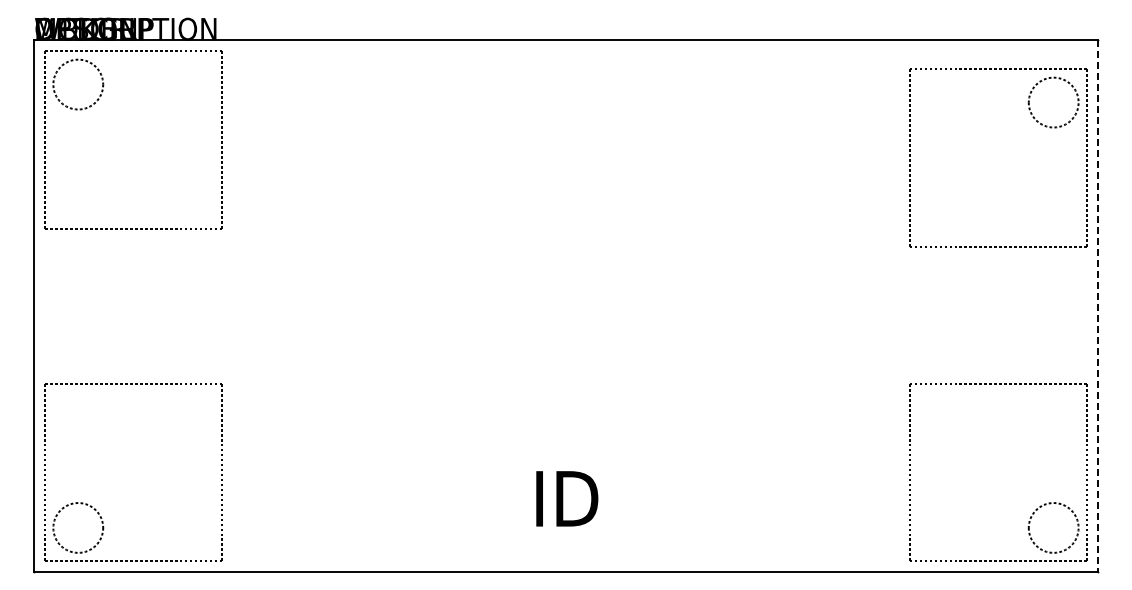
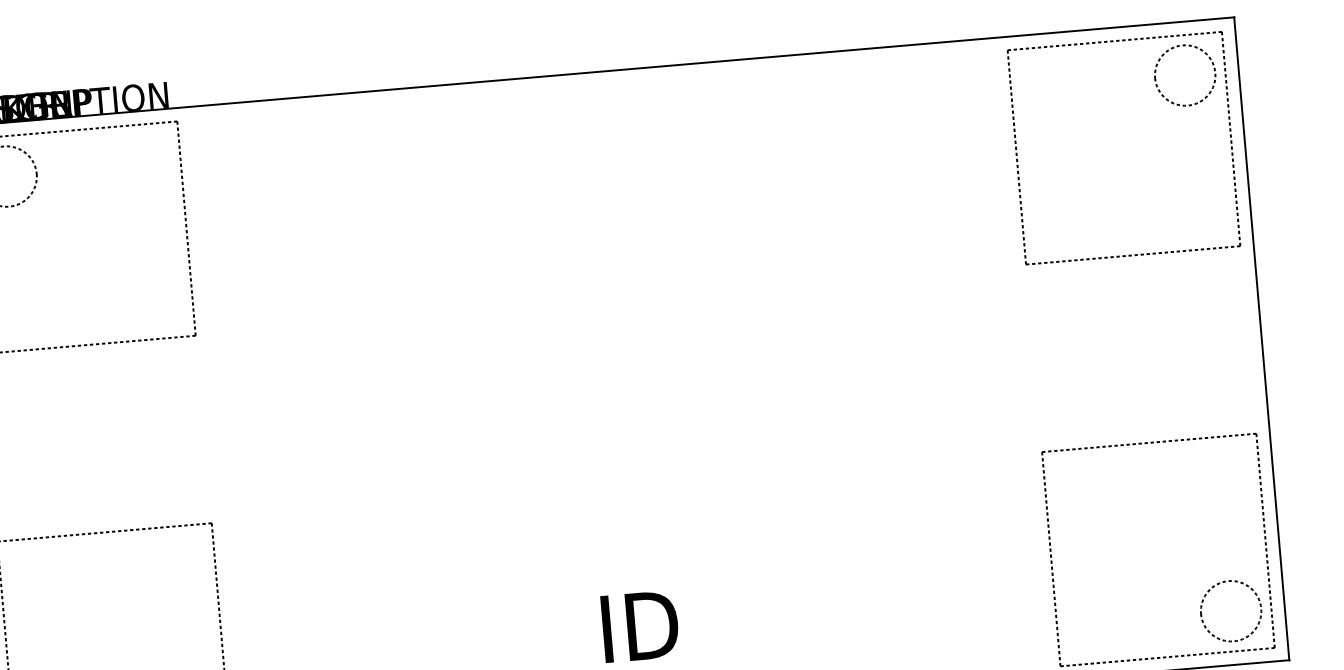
part: (1034, 119) -> (1163, 97), moved
line: (1098, 306) -> (1262, 339), dashed -> solid

